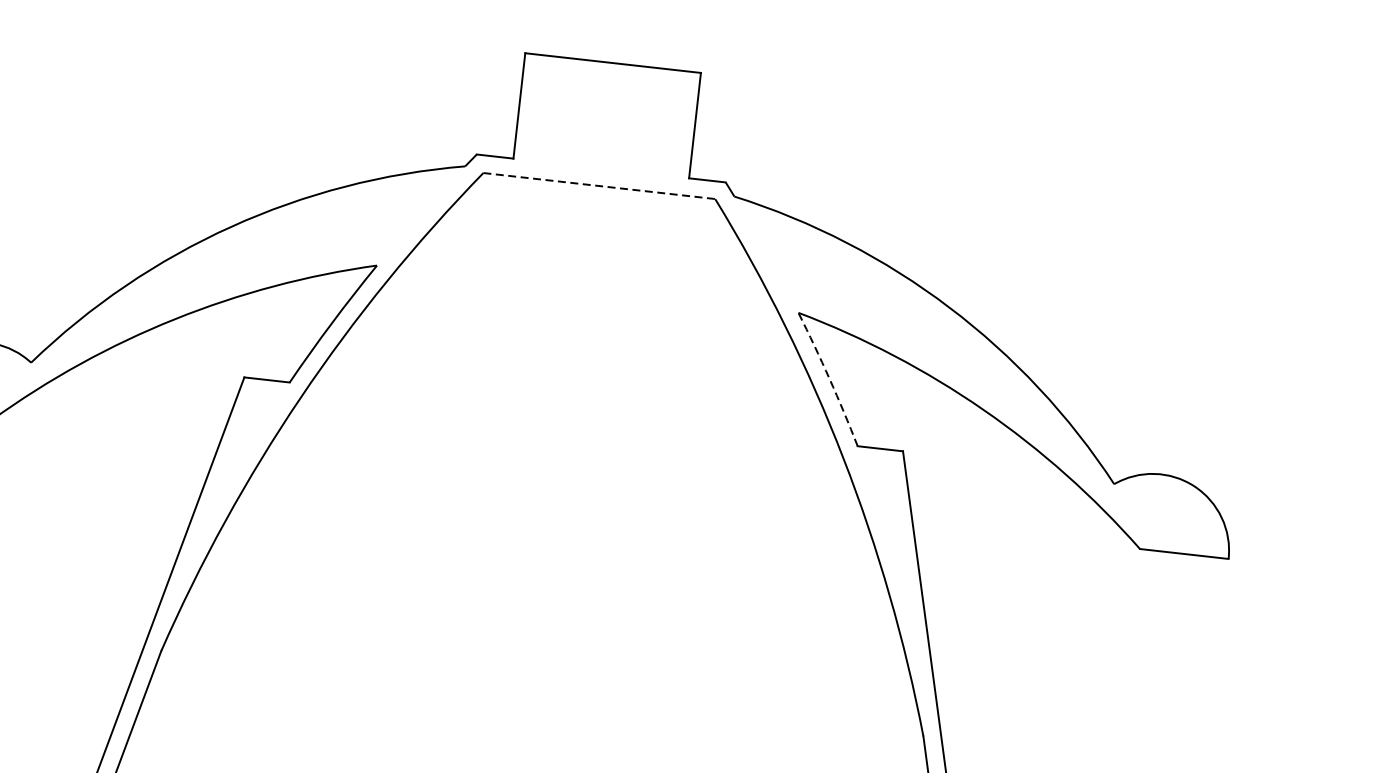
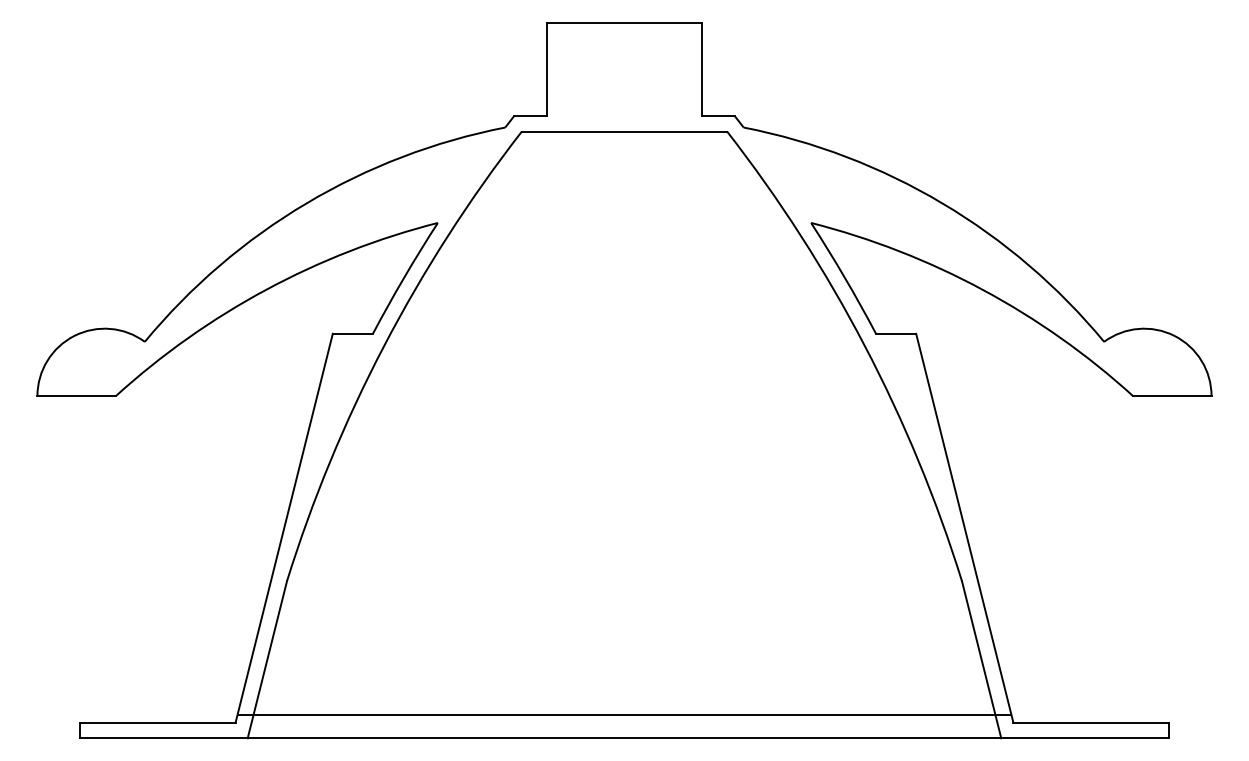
line: (599, 185) -> (624, 131), dashed -> solid
arc: (829, 378) -> (844, 277), dashed -> solid

